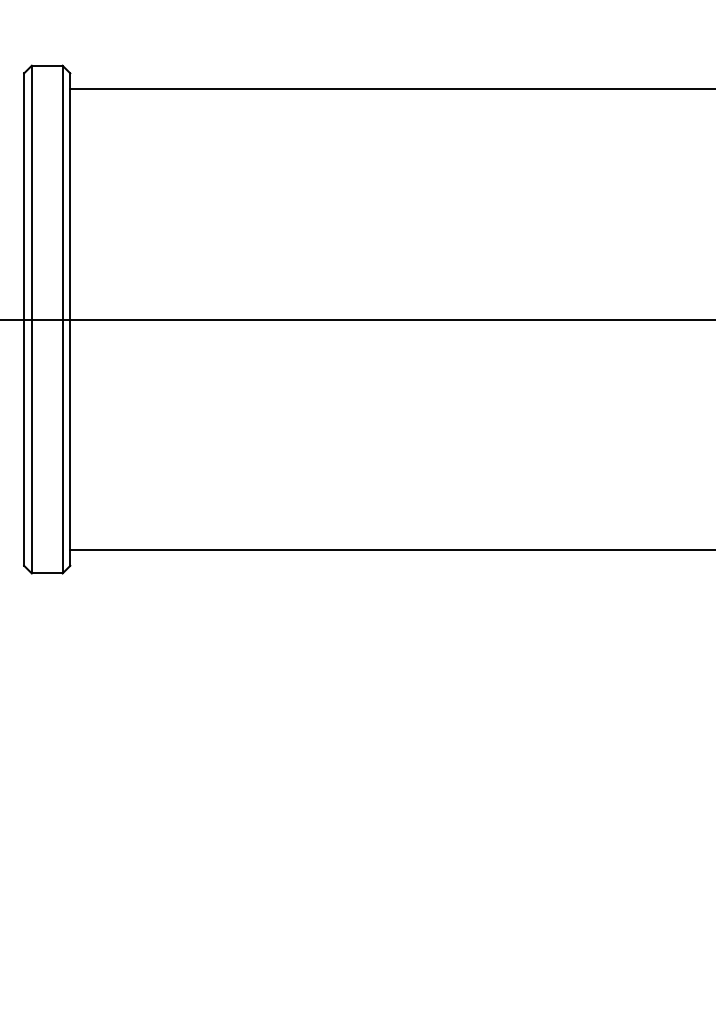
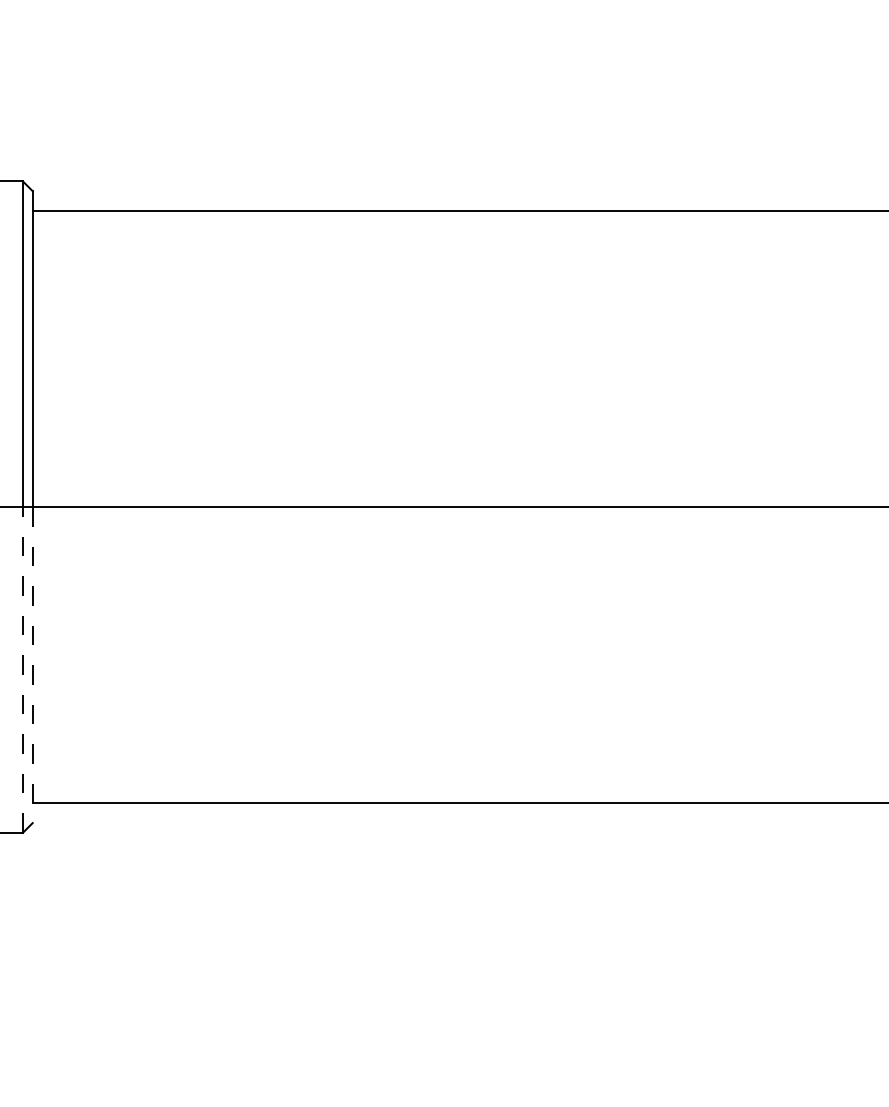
line: (70, 443) -> (32, 666), solid -> dashed
line: (62, 446) -> (22, 669), solid -> dashed

